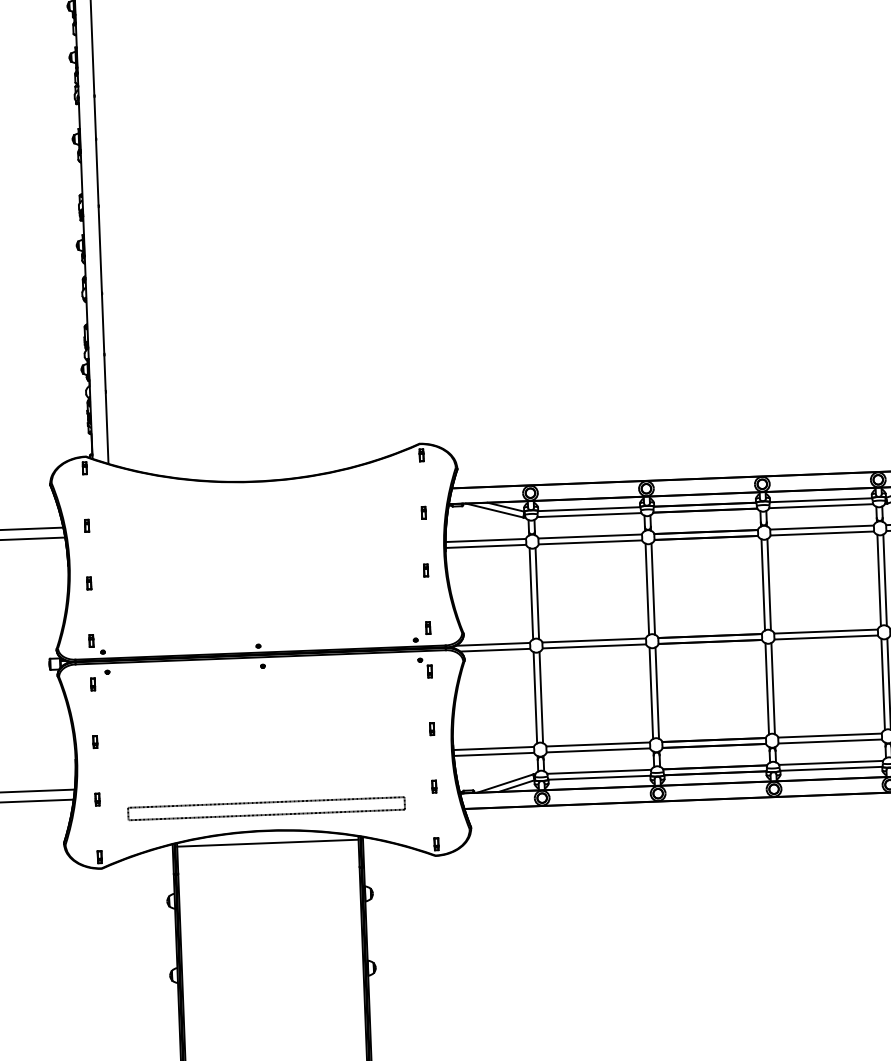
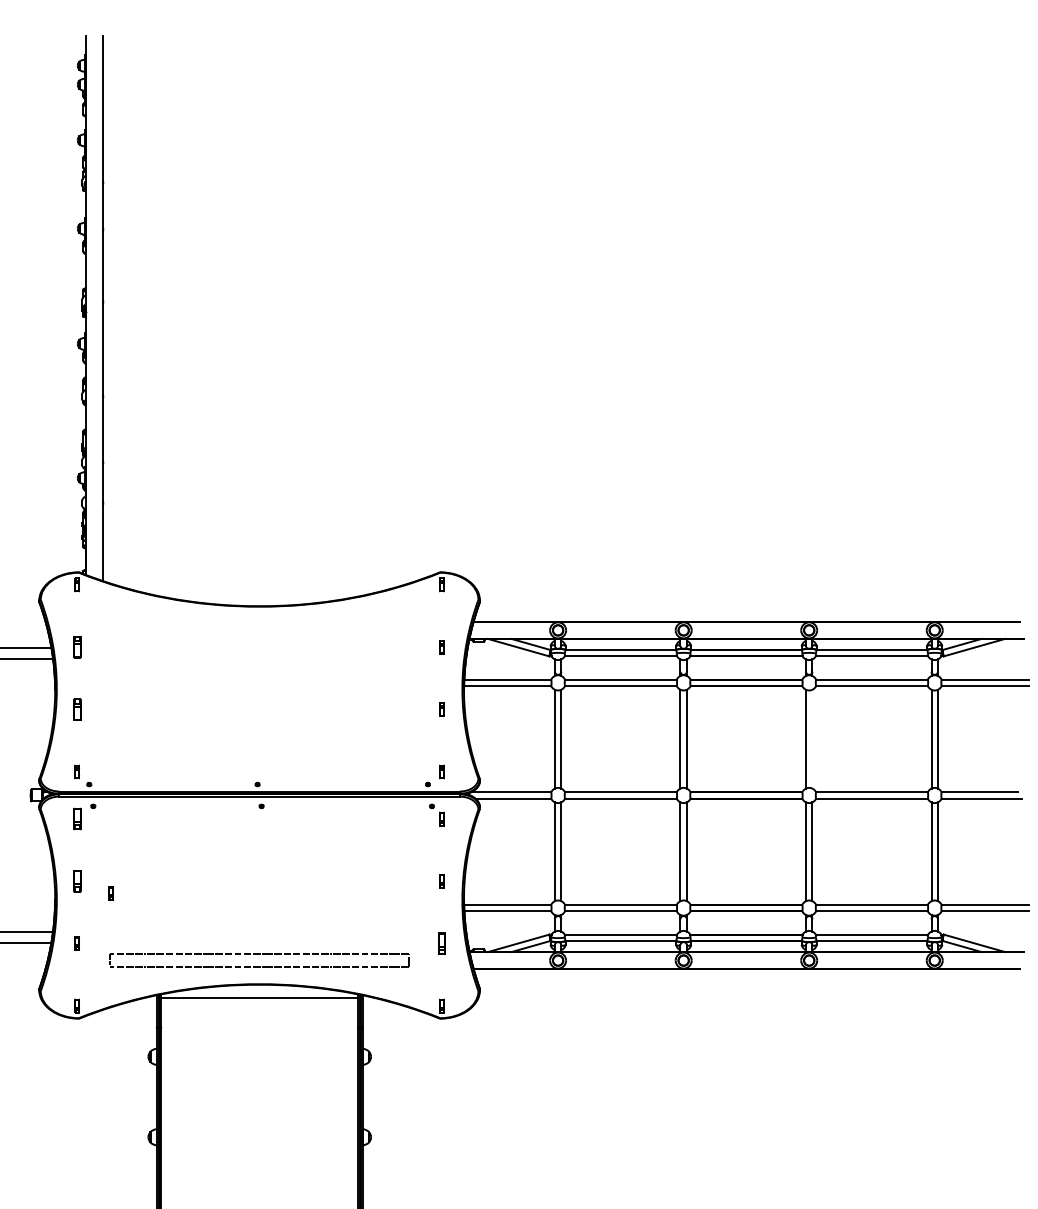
part: (86, 526) -> (76, 647), size x1.6
part: (88, 583) -> (76, 709), size x1.6
line: (769, 584) -> (812, 738), removed
part: (92, 684) -> (76, 818), size x1.6
part: (94, 742) -> (76, 881), size x1.6
part: (126, 752) -> (110, 893), added
part: (433, 786) -> (441, 943), size x1.6

